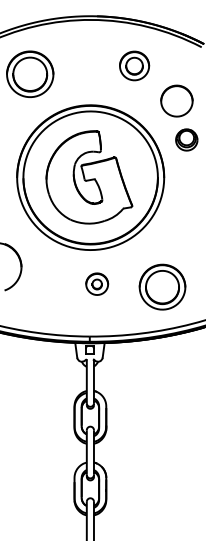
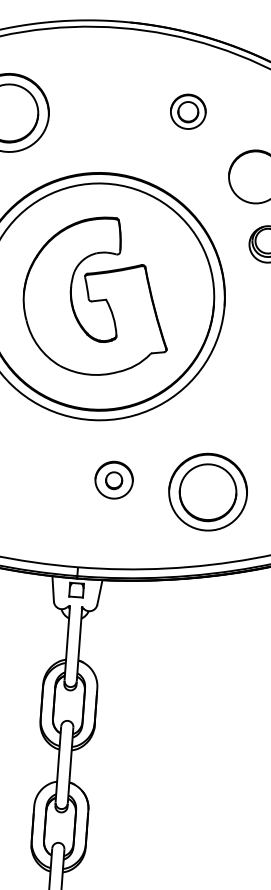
part: (134, 65) -> (188, 110), size x0.7
part: (97, 283) -> (114, 479), moved

